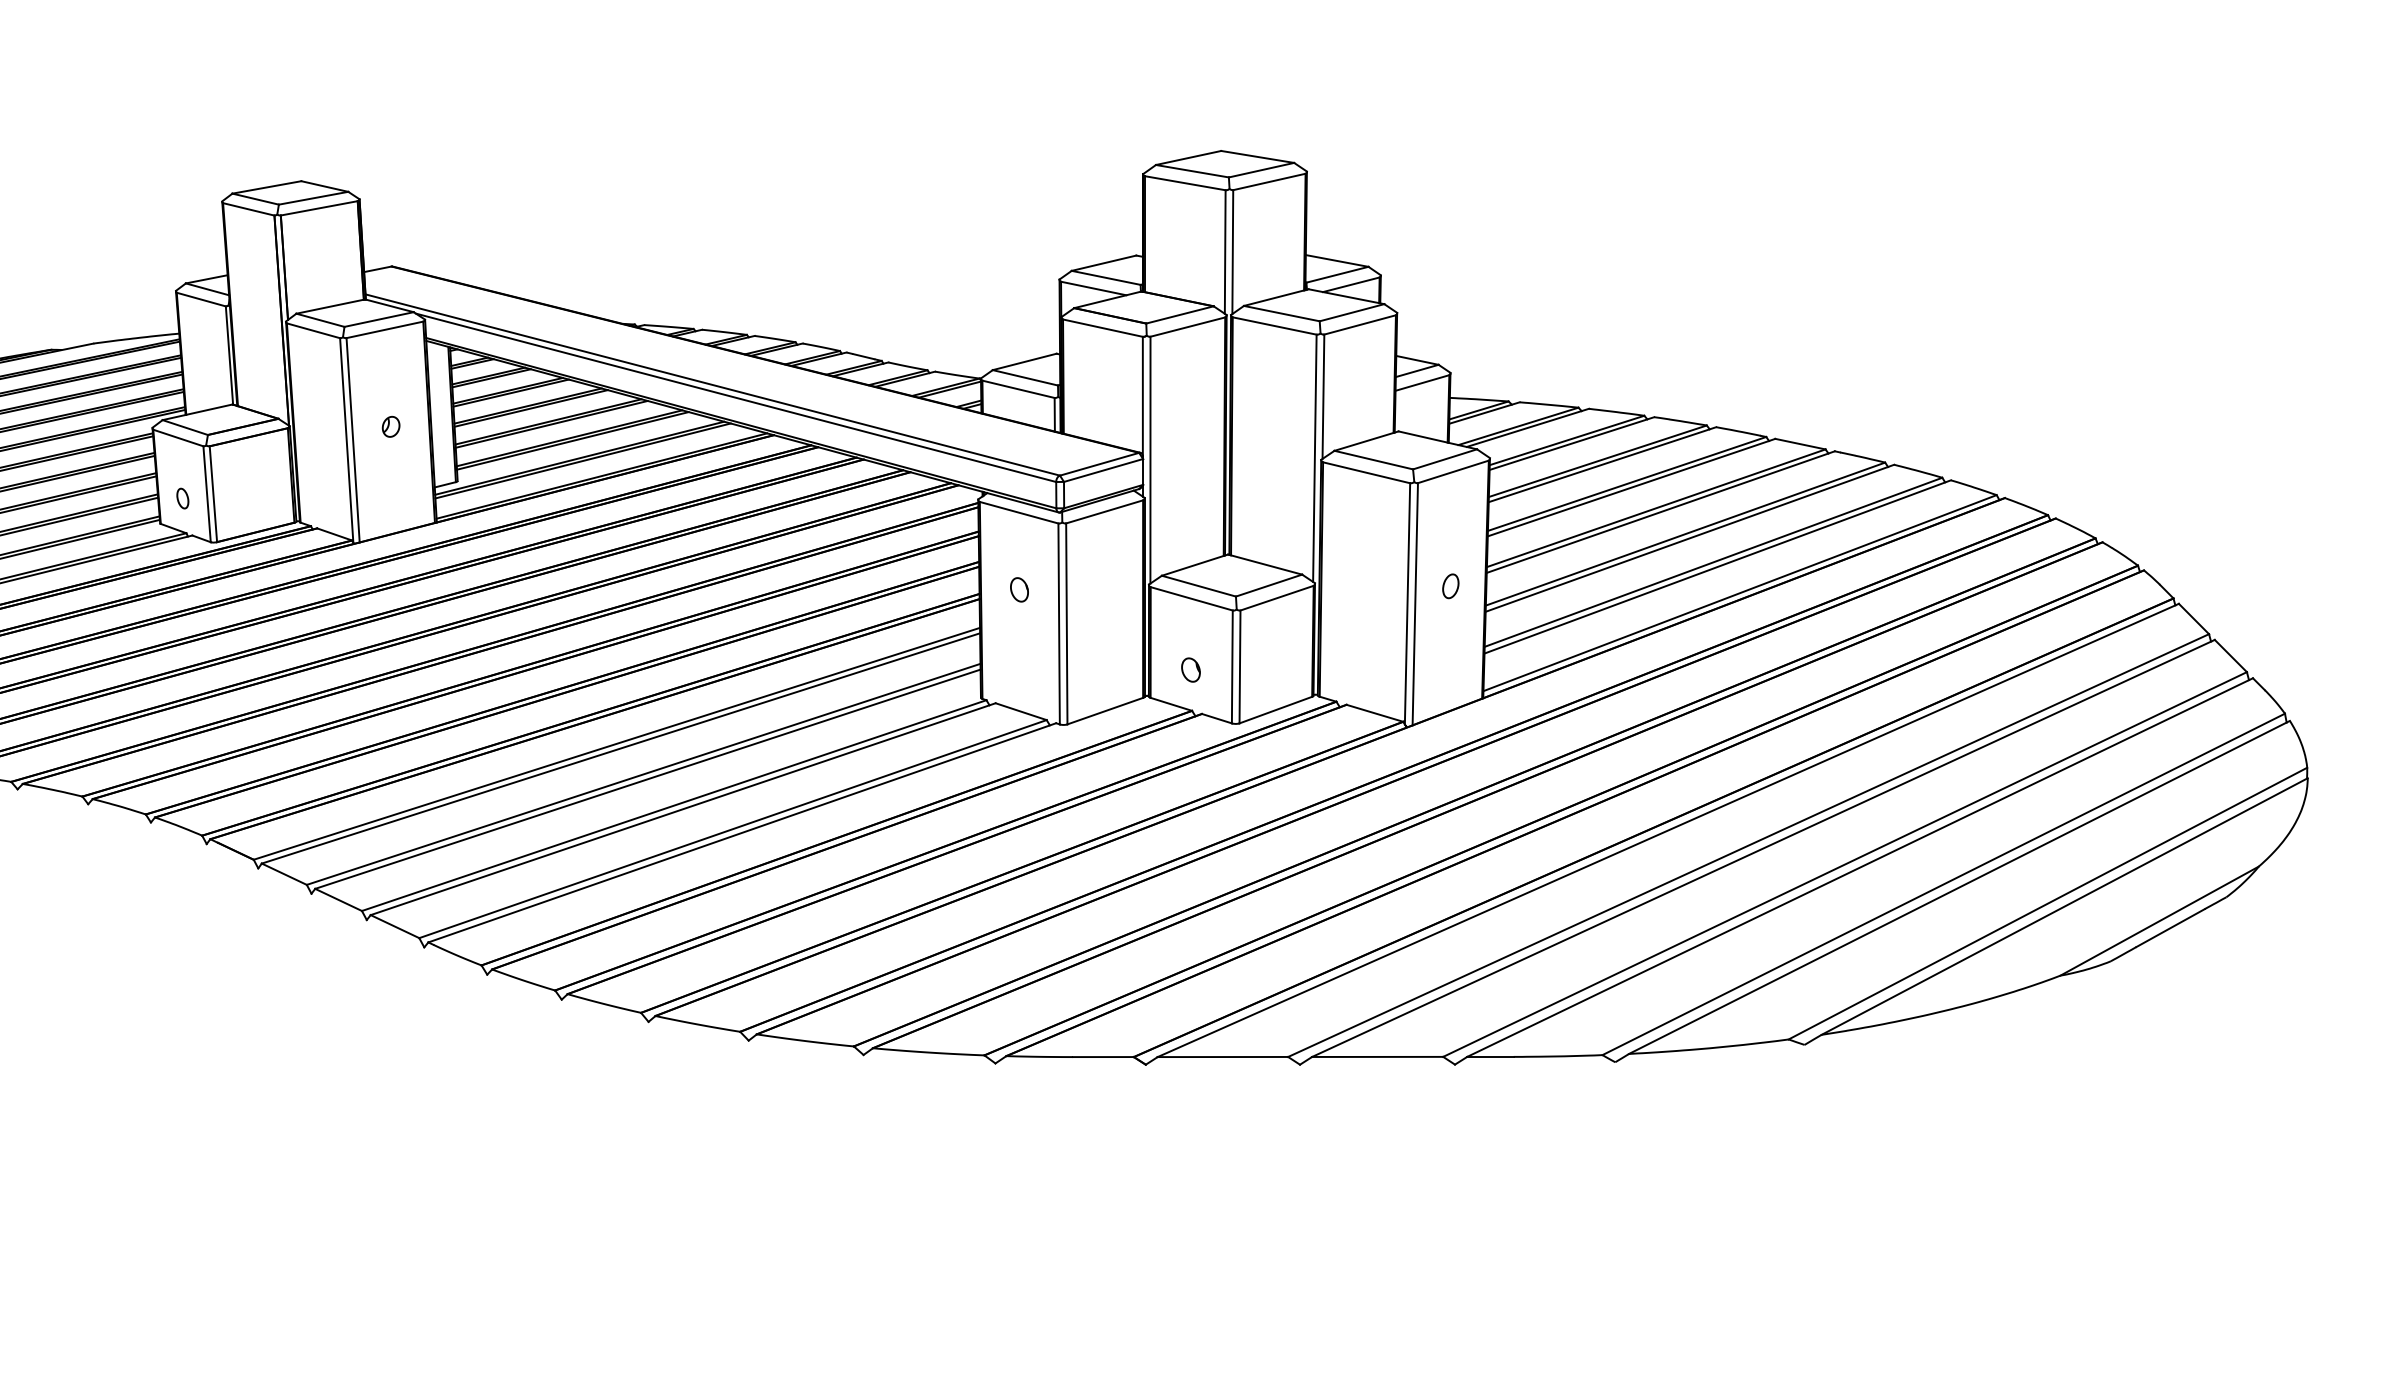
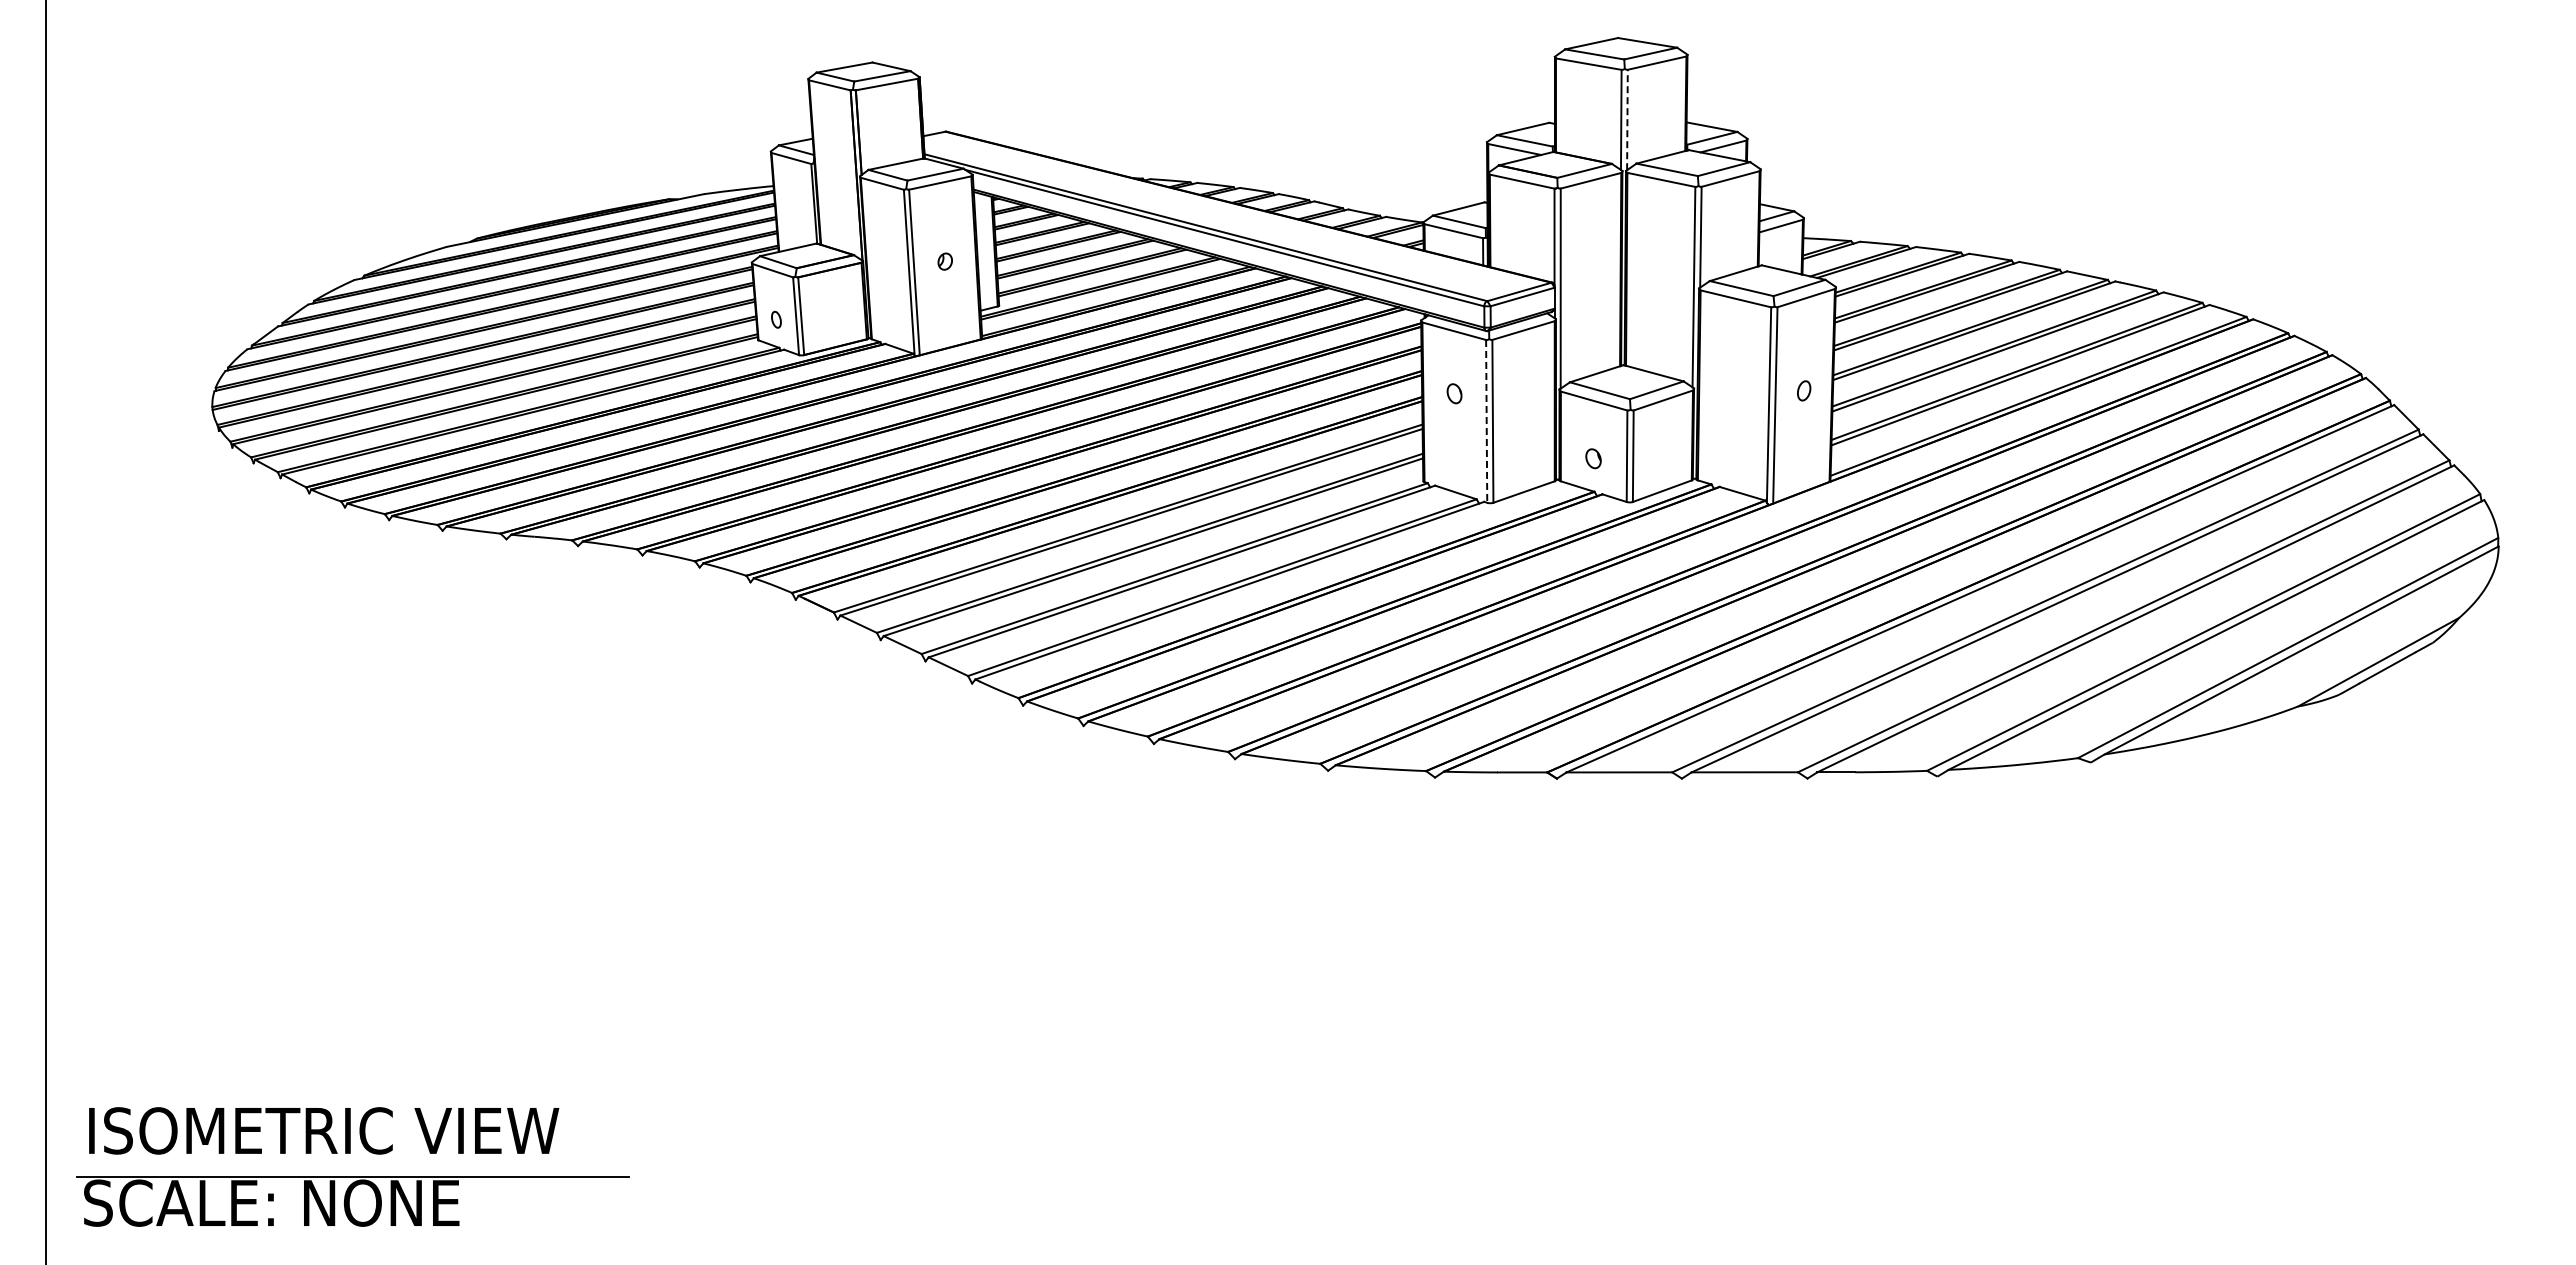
line: (1232, 251) -> (1627, 119), solid -> dashed
line: (1058, 624) -> (1486, 421), solid -> dashed

